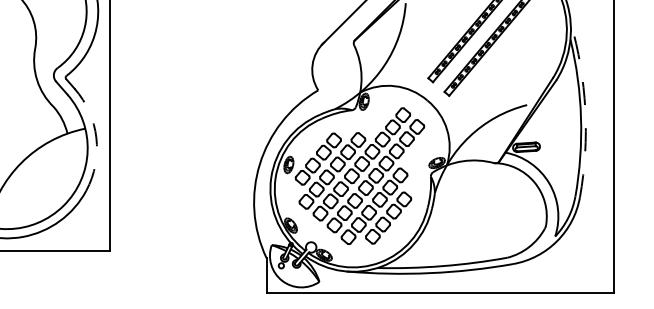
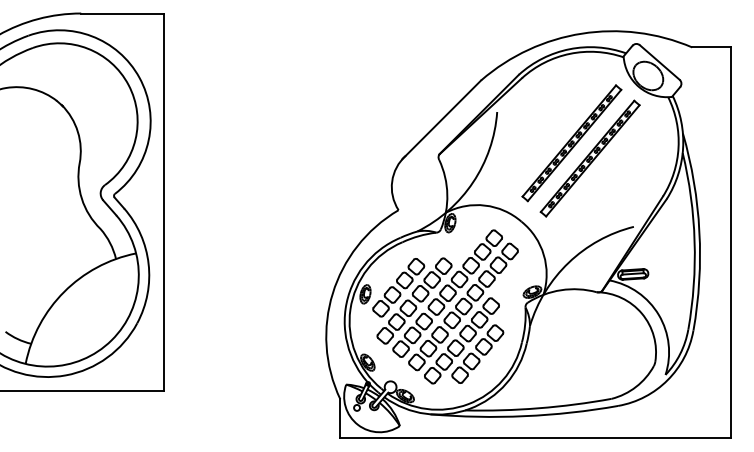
arc: (585, 109) -> (699, 231), dashed -> solid
arc: (96, 137) -> (148, 263), dashed -> solid

